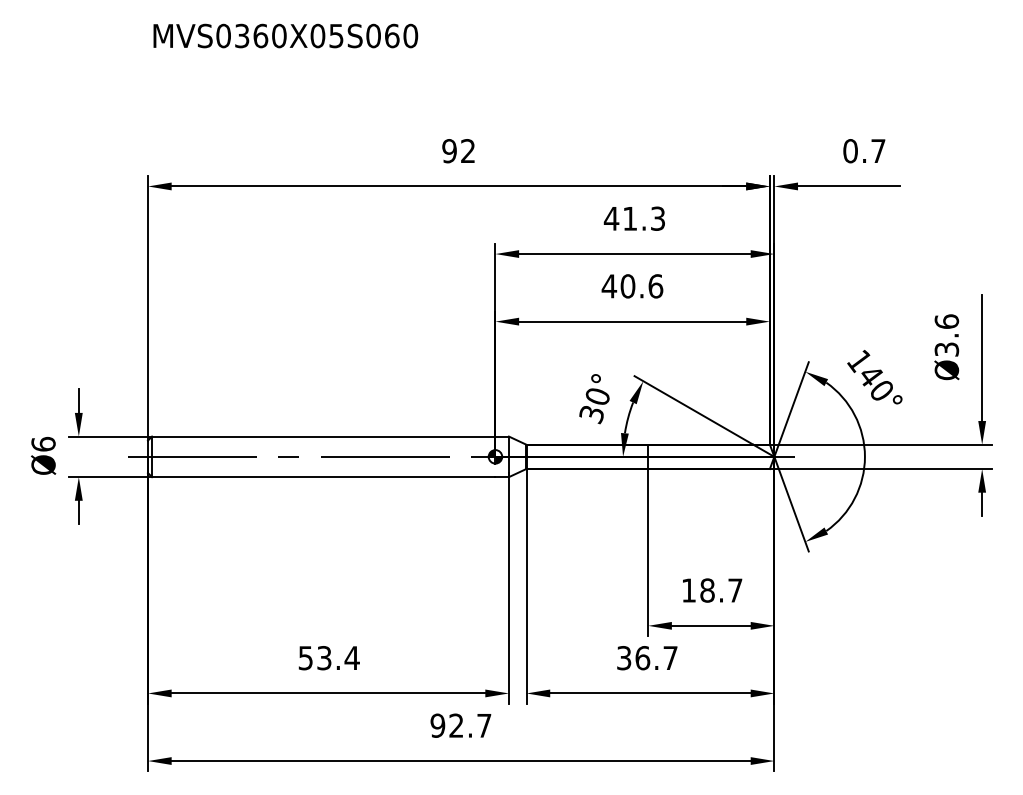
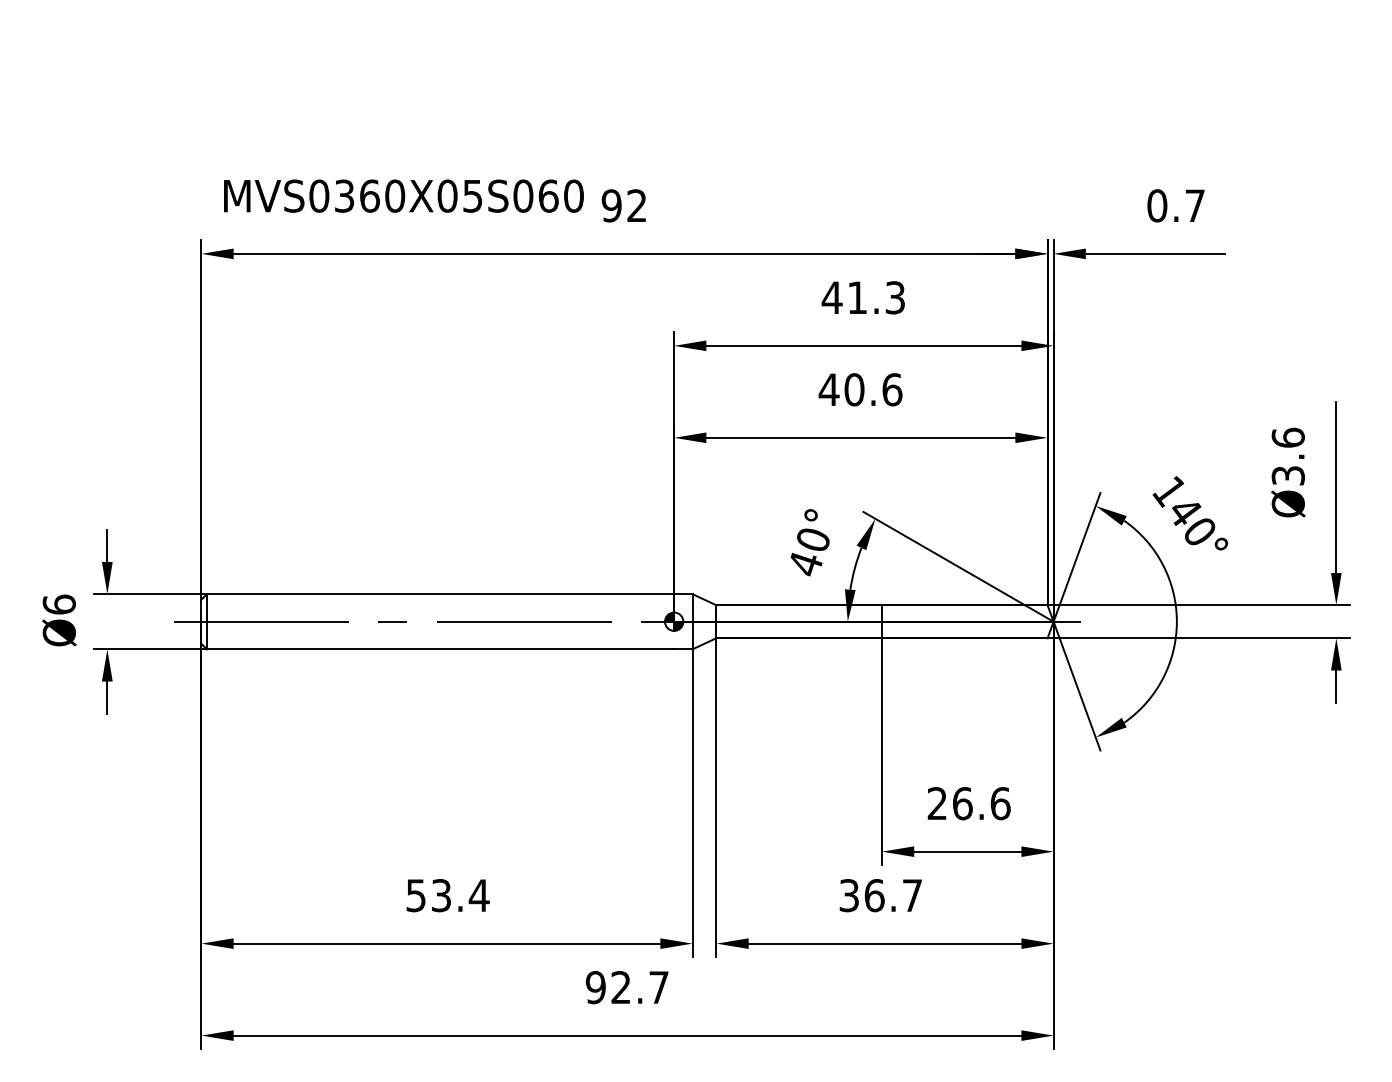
text: (285, 35) -> (403, 195), moved
text: (591, 415) -> (804, 565), 30° -> 40°
text: (711, 590) -> (968, 803), 18.7 -> 26.6

